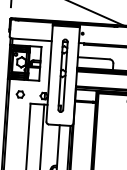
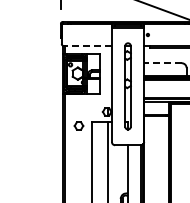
line: (32, 40) -> (88, 46), solid -> dashed
line: (93, 58) -> (162, 63), solid -> dashed
part: (20, 94) -> (78, 125), moved

